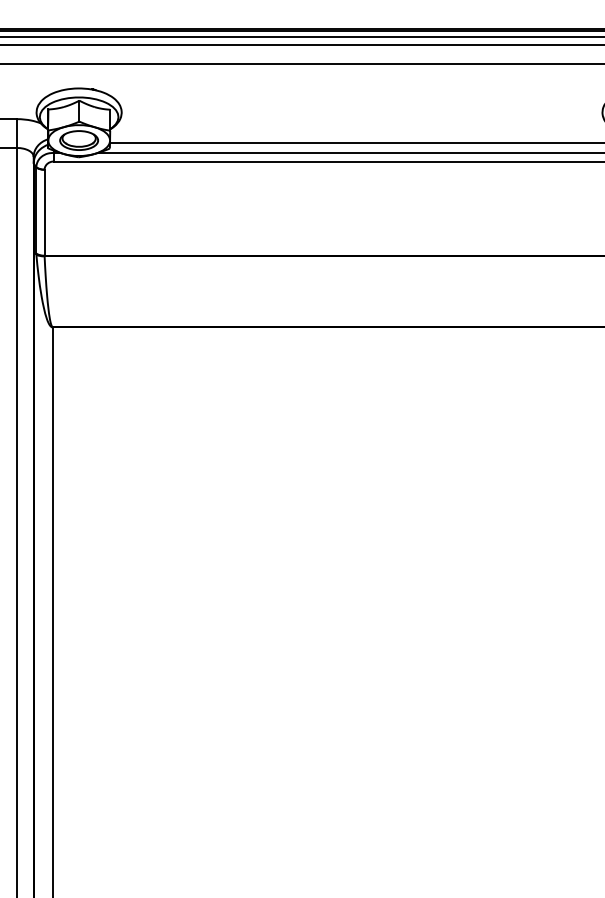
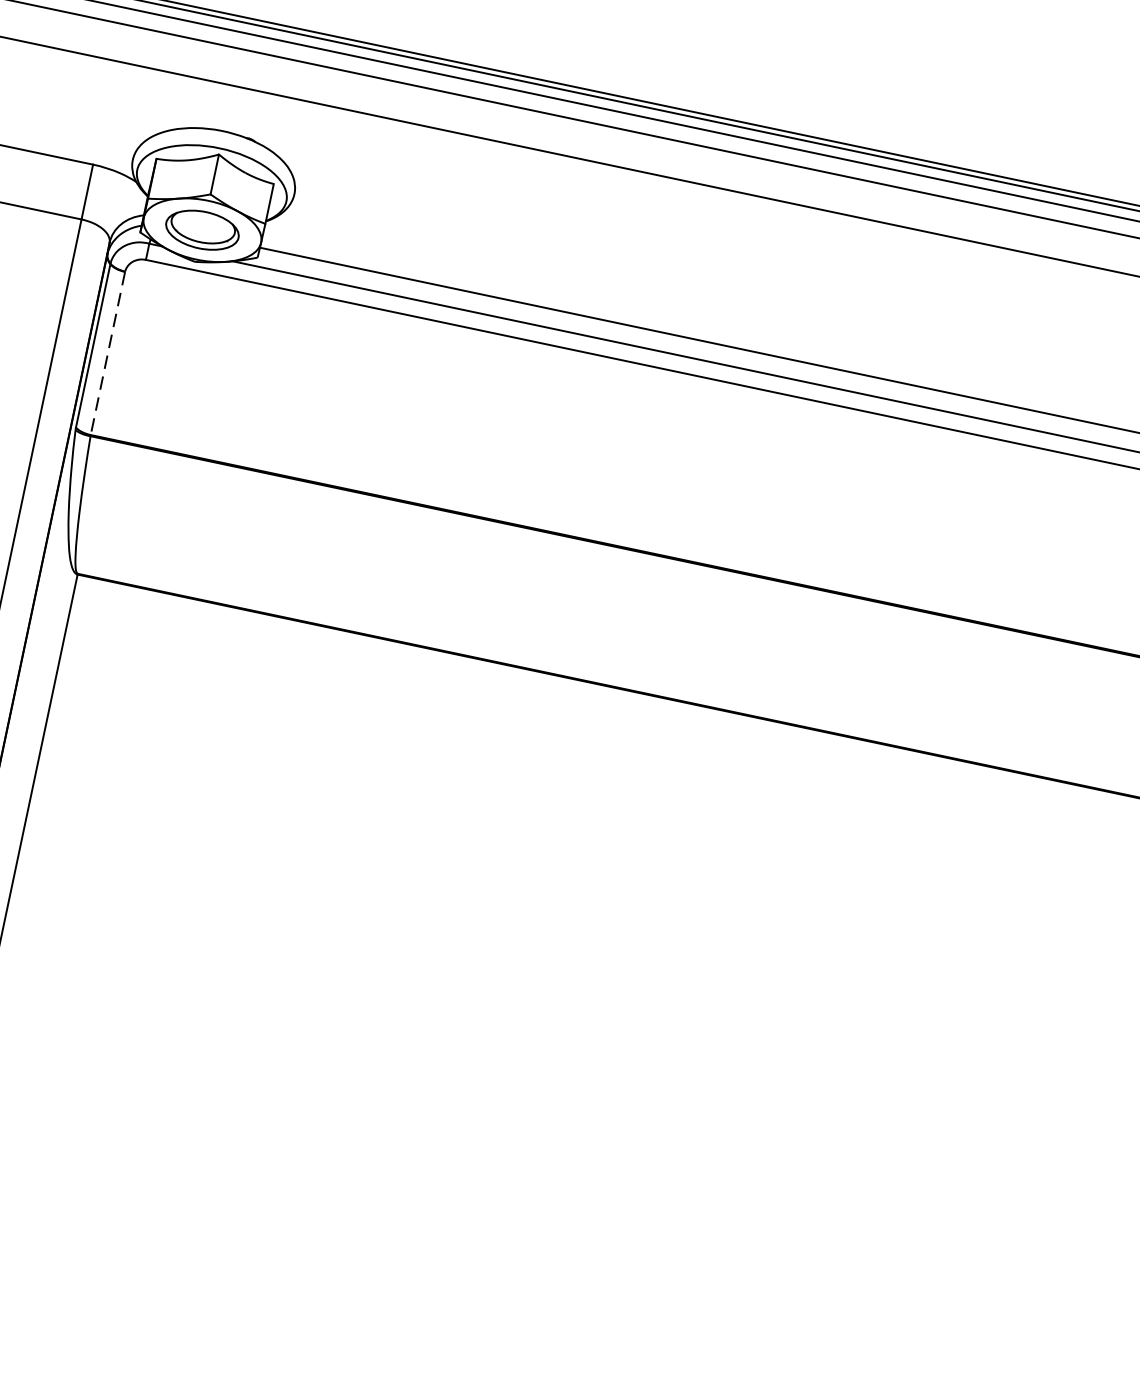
line: (44, 212) -> (107, 352), solid -> dashed

